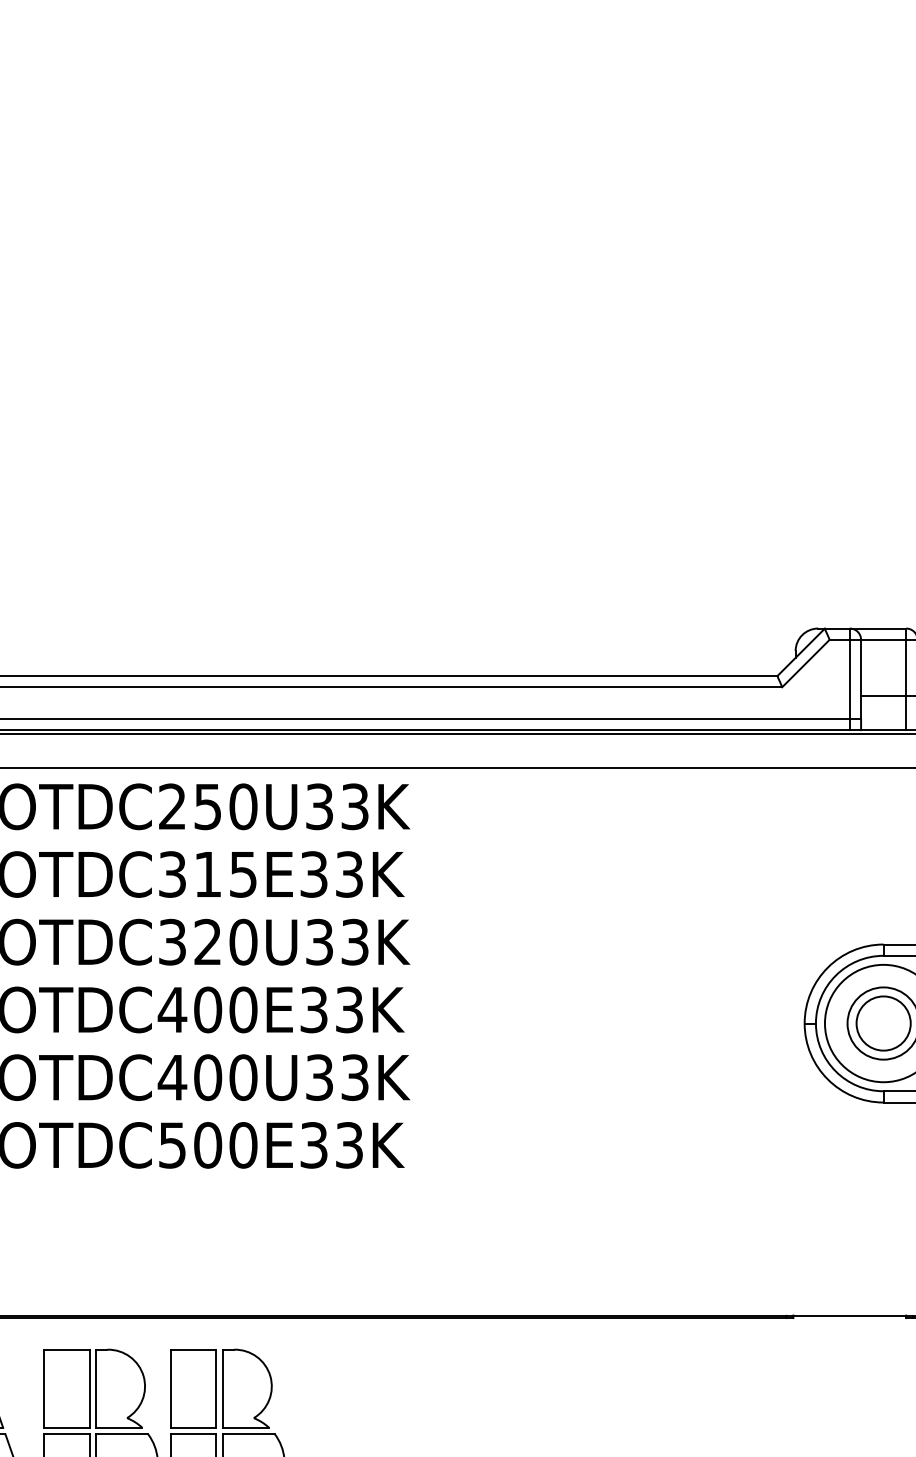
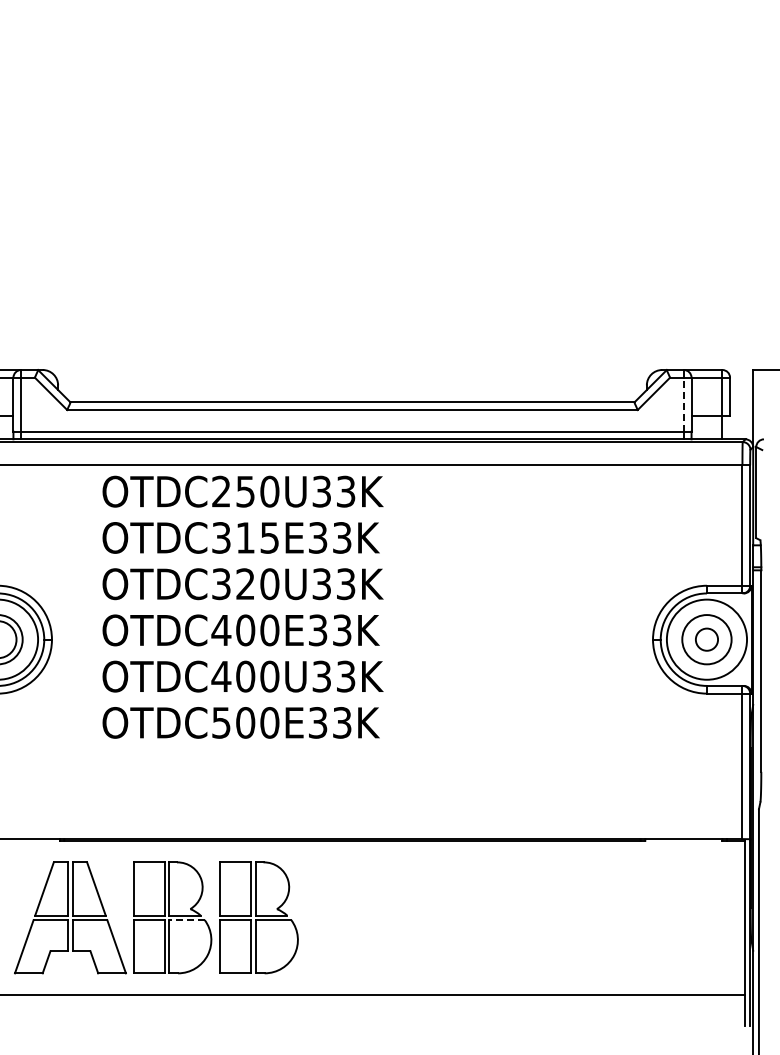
line: (849, 679) -> (683, 404), solid -> dashed
circle: (882, 1023) -> (706, 639), size x0.6
line: (121, 1434) -> (186, 920), solid -> dashed

